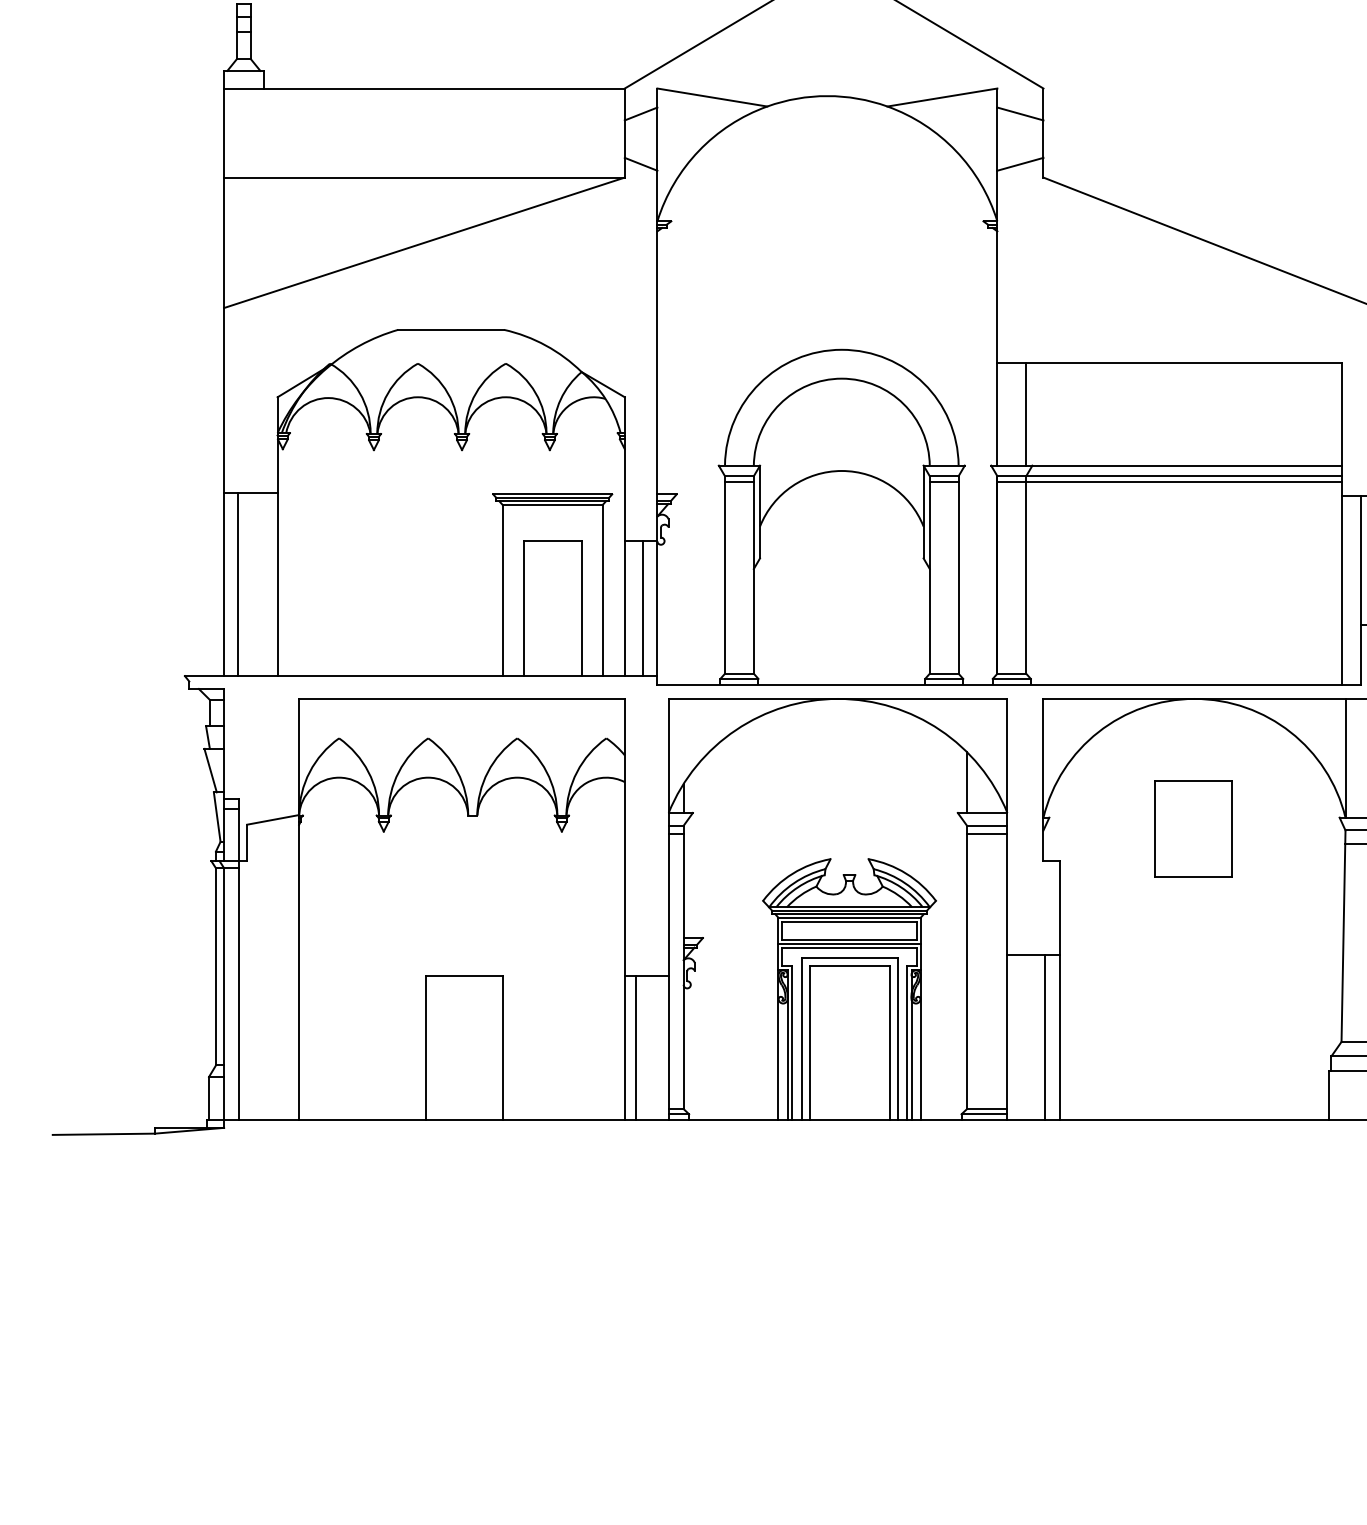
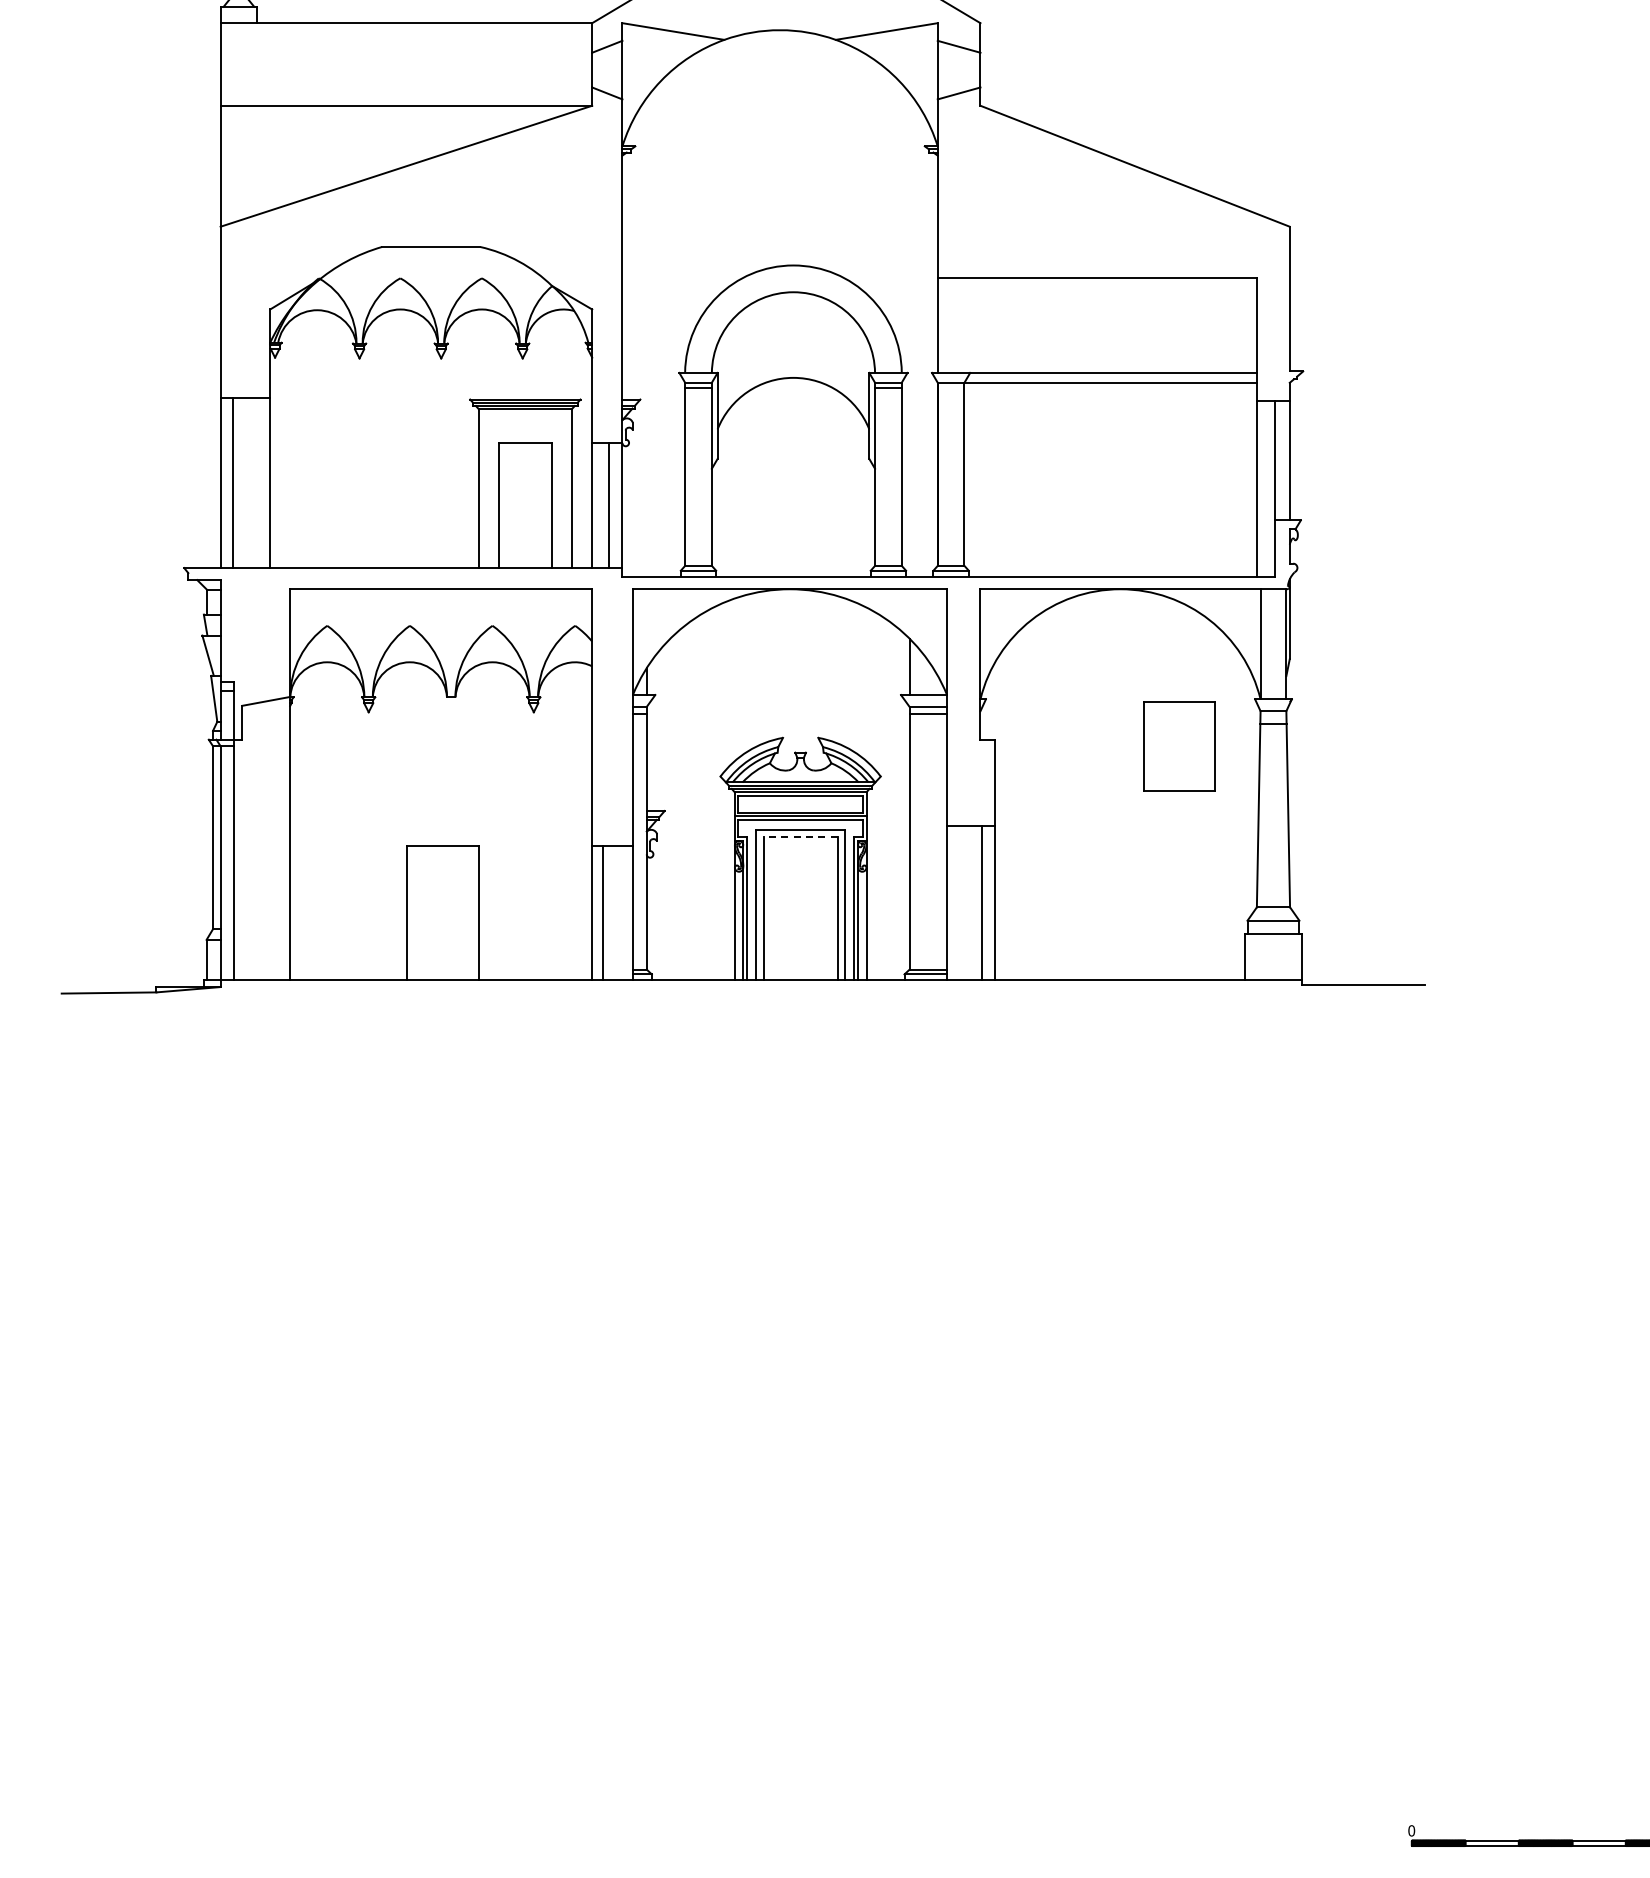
line: (1026, 414) -> (964, 325), removed
line: (1169, 482) -> (1097, 388), removed
part: (1193, 829) -> (1179, 746), moved
line: (849, 966) -> (800, 837), solid -> dashed

